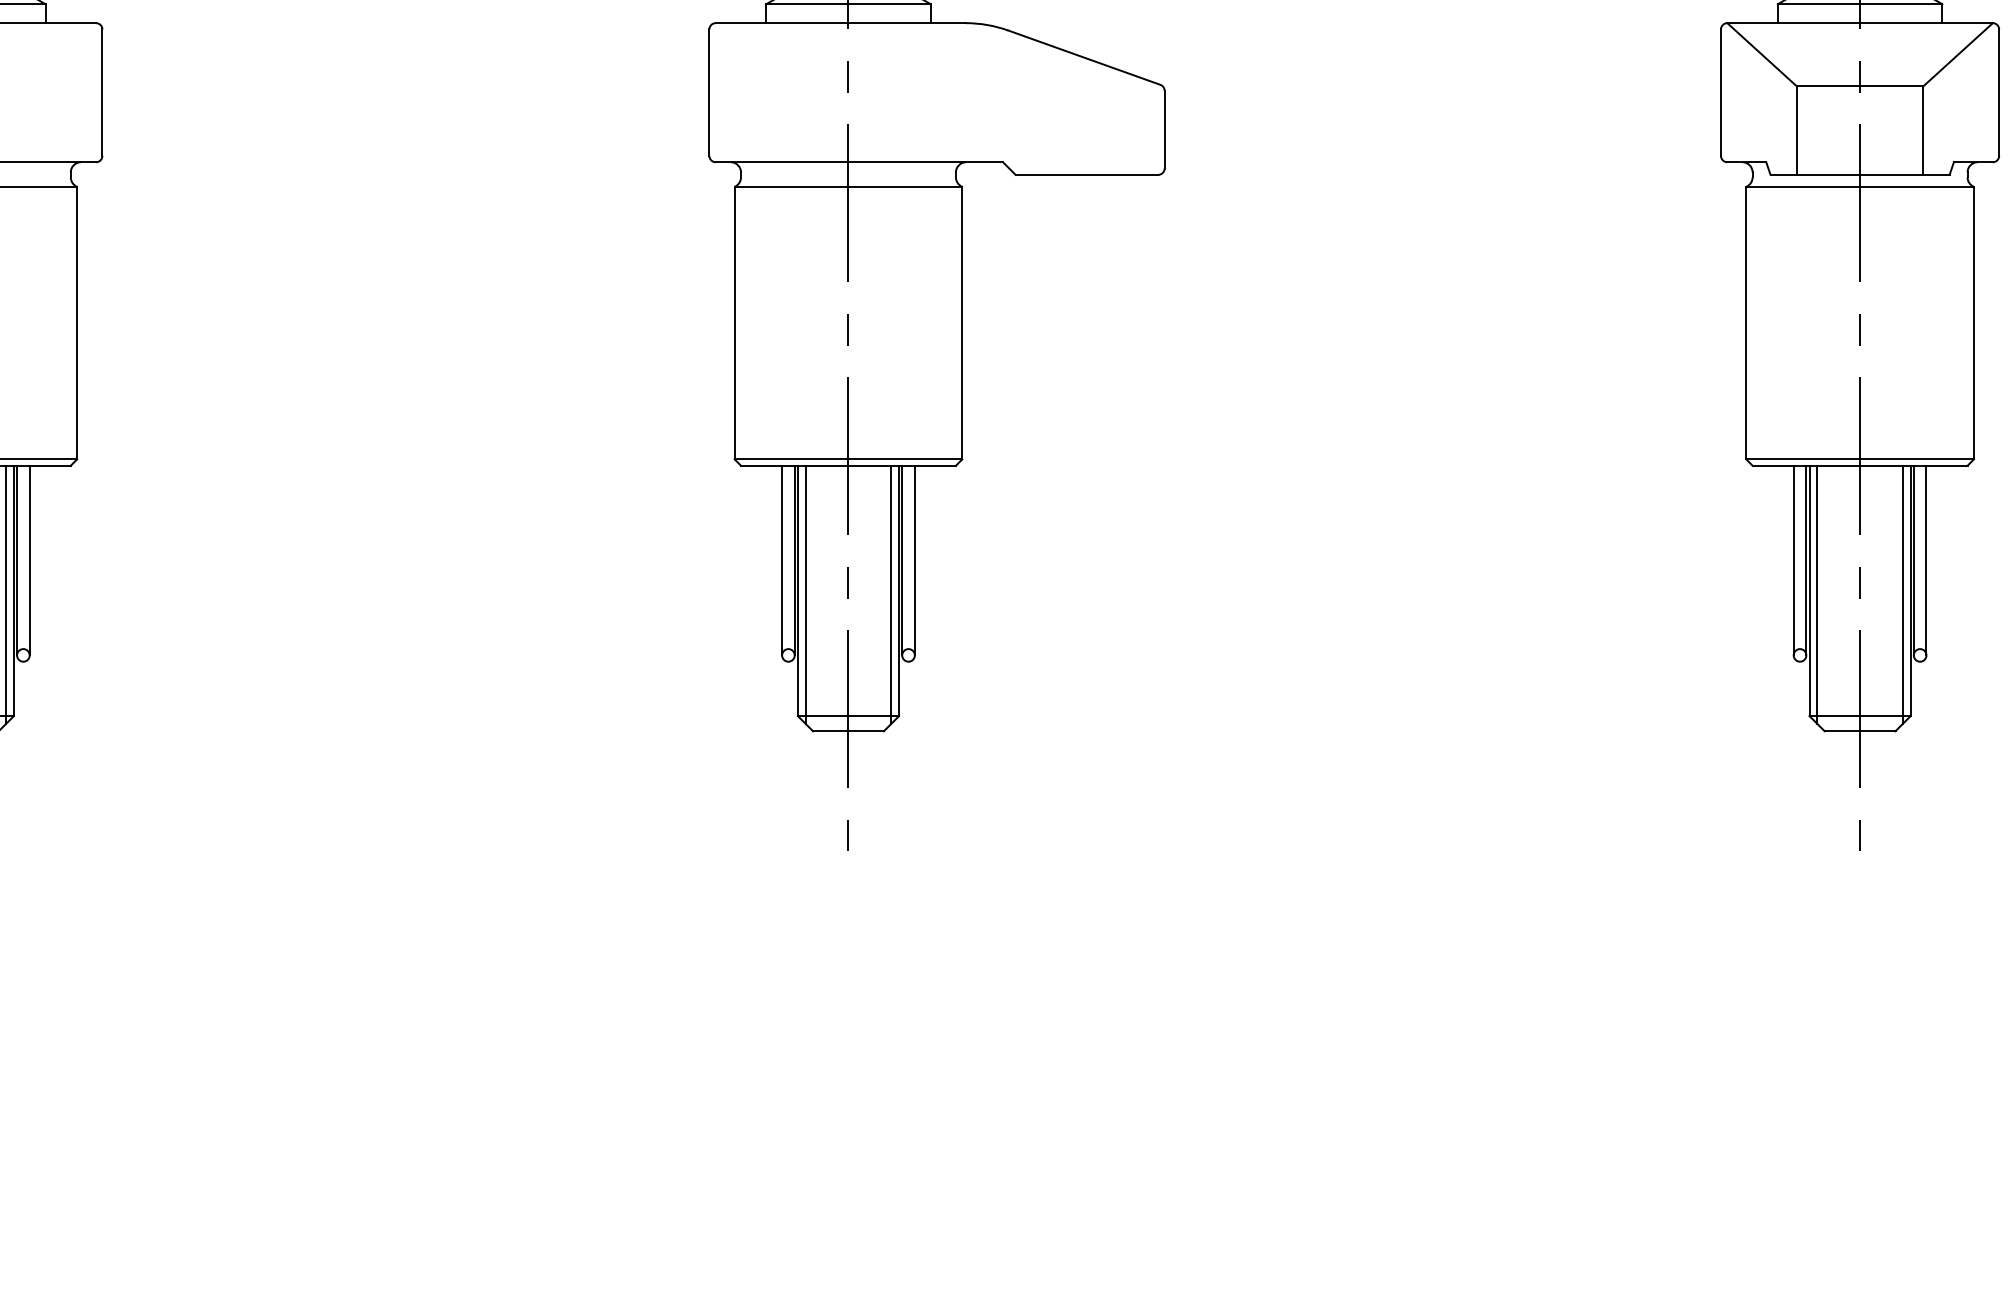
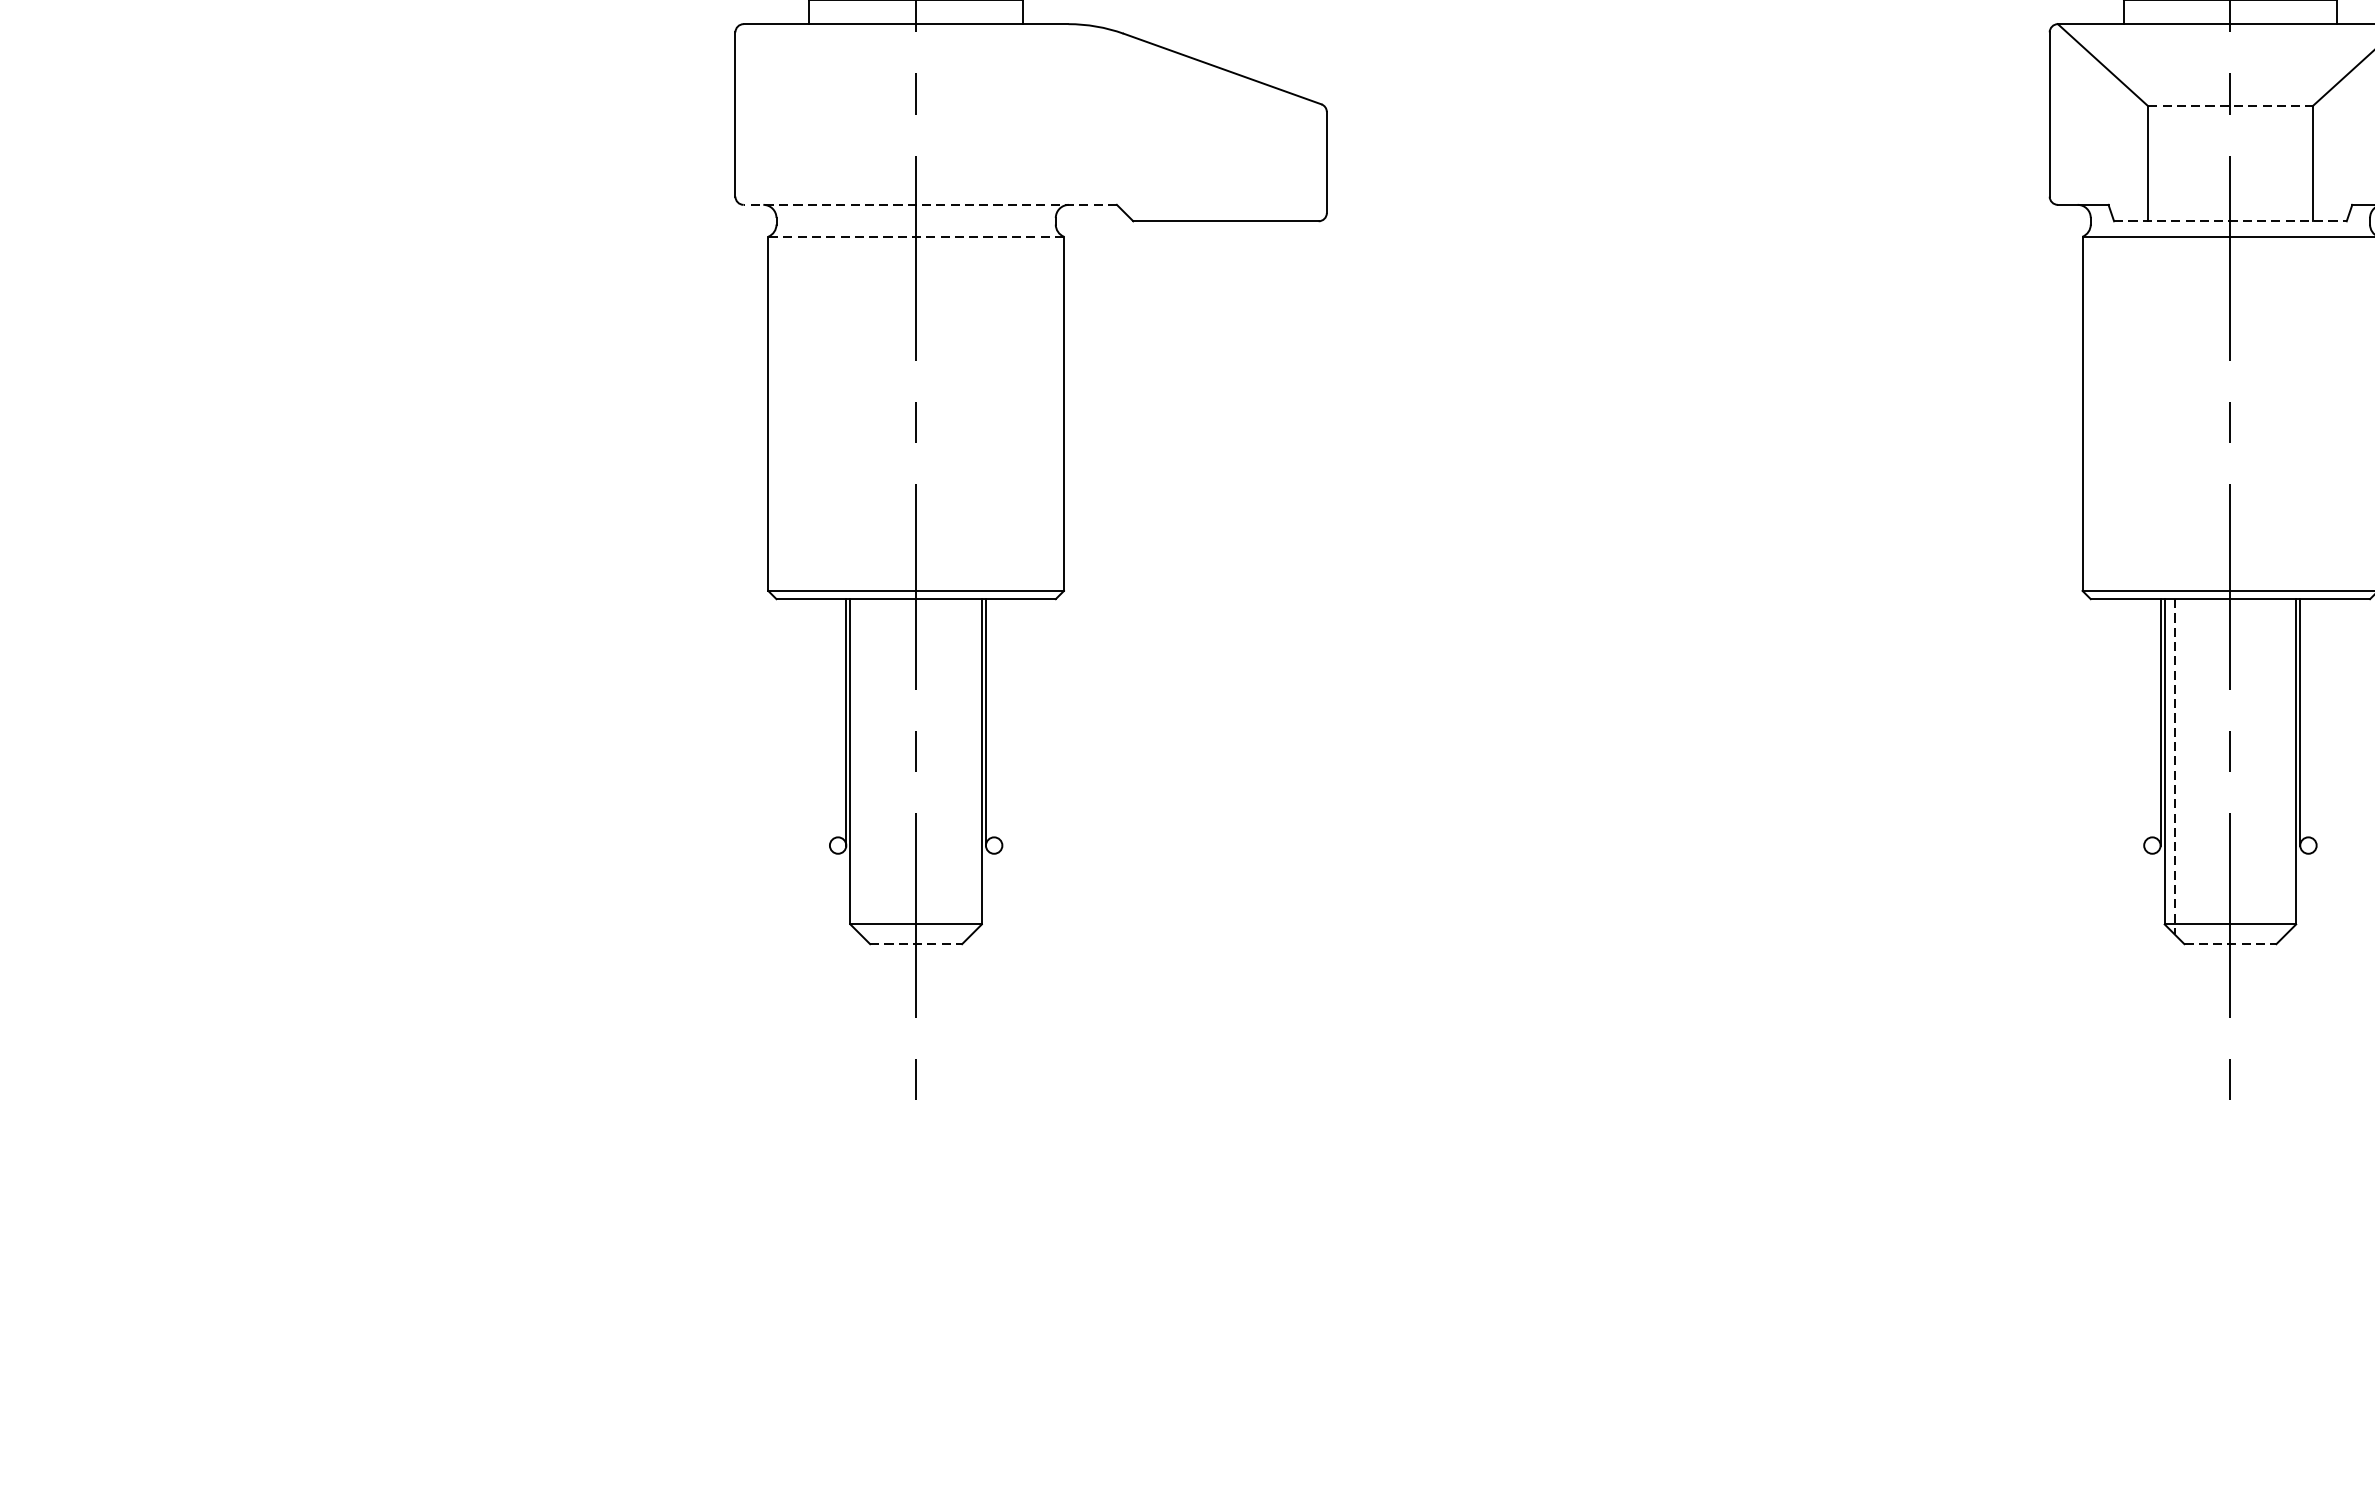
line: (1860, 86) -> (2230, 106), solid -> dashed
line: (859, 162) -> (930, 205), solid -> dashed
line: (1860, 174) -> (2230, 220), solid -> dashed
line: (848, 186) -> (916, 236), solid -> dashed
line: (782, 560) -> (830, 722), removed
line: (914, 560) -> (1001, 722), removed
line: (1793, 560) -> (2143, 722), removed
line: (1926, 560) -> (2316, 722), removed
line: (805, 594) -> (860, 766), removed
line: (891, 594) -> (972, 766), removed
line: (1817, 594) -> (2175, 766), solid -> dashed
line: (1903, 594) -> (2286, 766), removed
line: (848, 731) -> (916, 944), solid -> dashed
line: (1860, 731) -> (2230, 944), solid -> dashed

